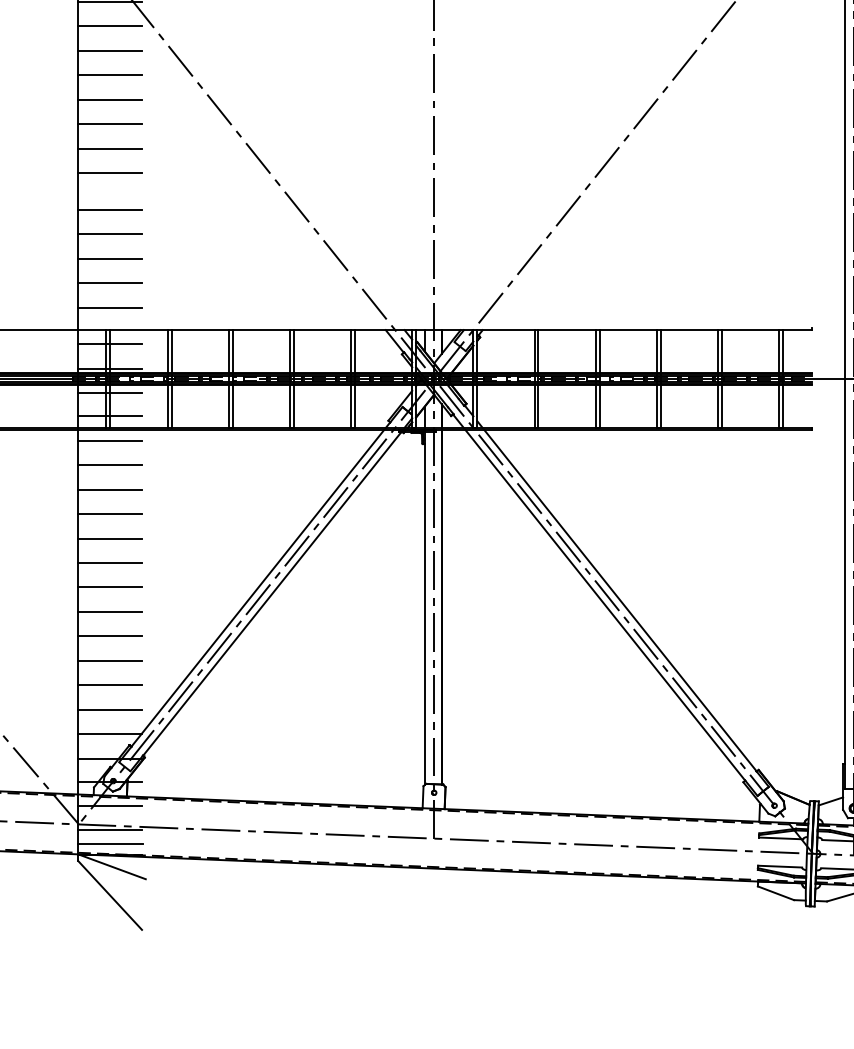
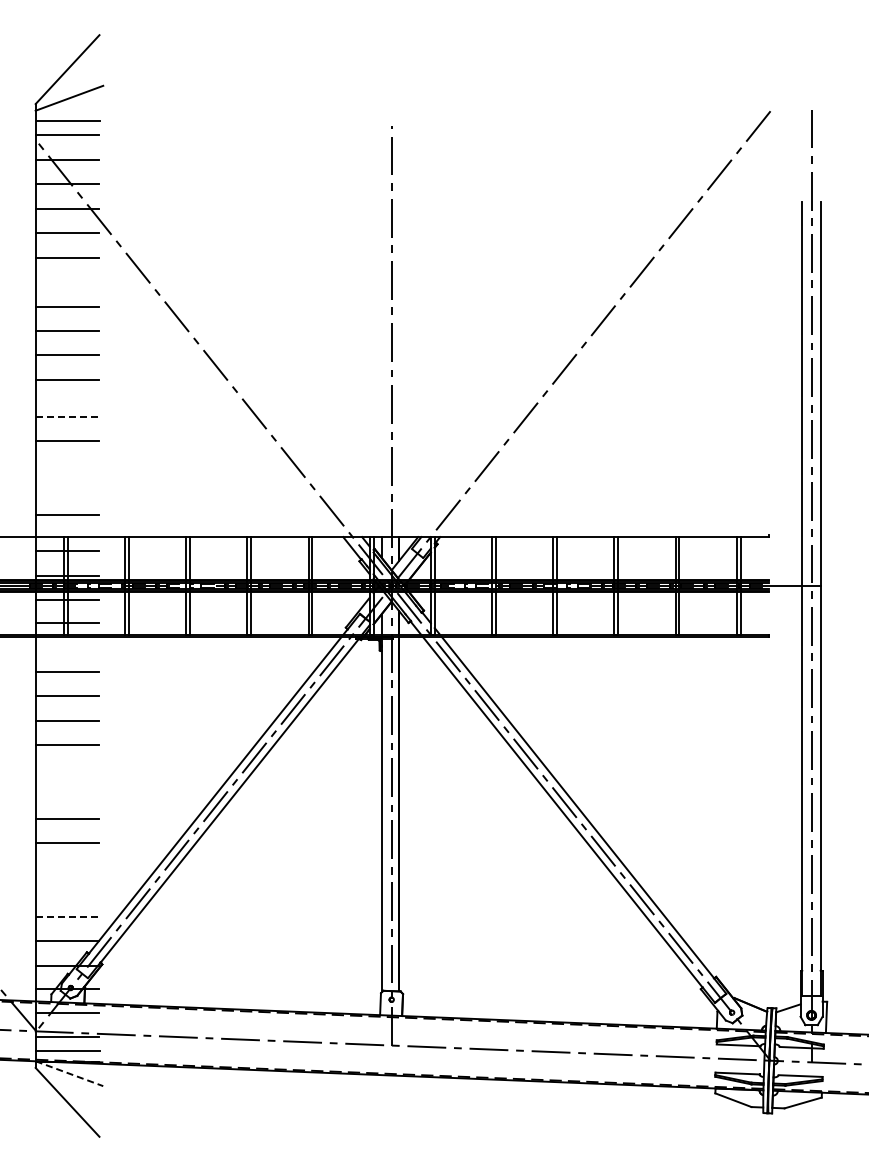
line: (110, 75) -> (67, 282), removed
line: (110, 209) -> (67, 416), solid -> dashed
line: (110, 258) -> (67, 465), removed
line: (110, 283) -> (67, 490), removed
line: (110, 440) -> (67, 647), removed
line: (110, 562) -> (67, 769), removed
line: (110, 587) -> (67, 794), removed
line: (110, 660) -> (67, 867), removed
line: (110, 685) -> (67, 892), removed
line: (110, 709) -> (67, 916), solid -> dashed
line: (112, 866) -> (69, 1073), solid -> dashed

